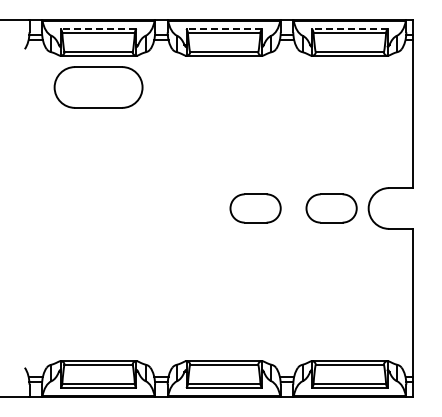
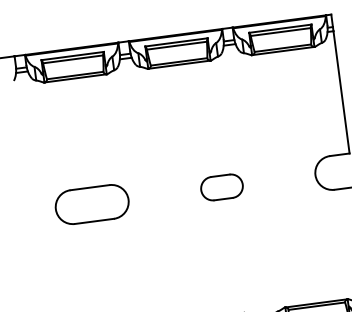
line: (98, 28) -> (72, 55), dashed -> solid
line: (224, 28) -> (176, 42), dashed -> solid
line: (349, 28) -> (280, 28), dashed -> solid
part: (98, 87) -> (92, 204), moved
part: (331, 208) -> (284, 179), removed

